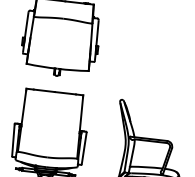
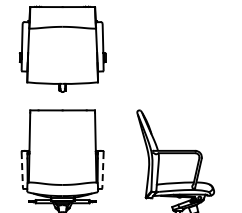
line: (13, 140) -> (22, 170), solid -> dashed
line: (83, 148) -> (102, 170), solid -> dashed

